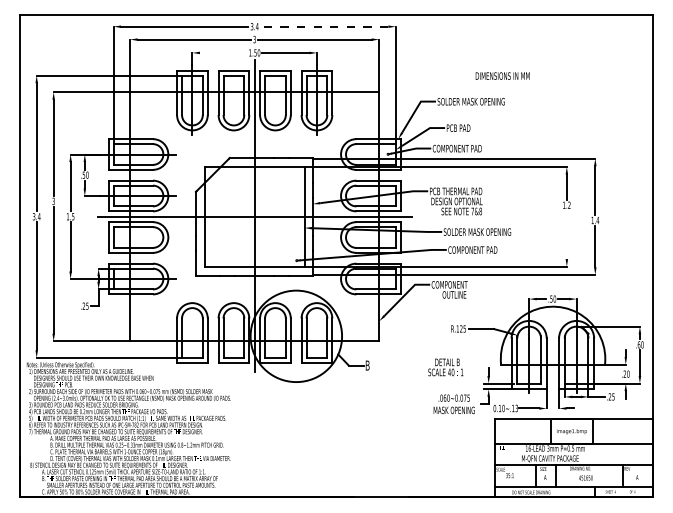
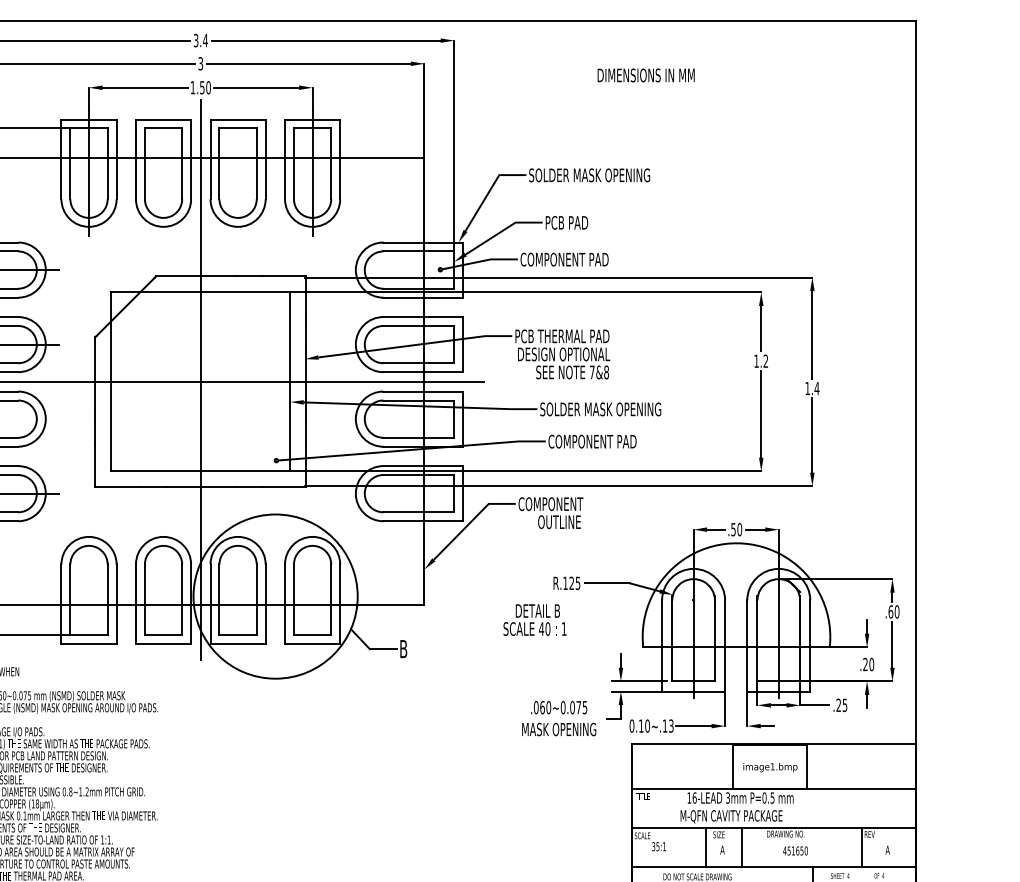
line: (324, 26) -> (326, 40), dashed -> solid
line: (223, 52) -> (144, 86), added
text: (502, 75) -> (645, 74), moved
line: (566, 234) -> (760, 413), added
text: (445, 367) -> (534, 620), moved

